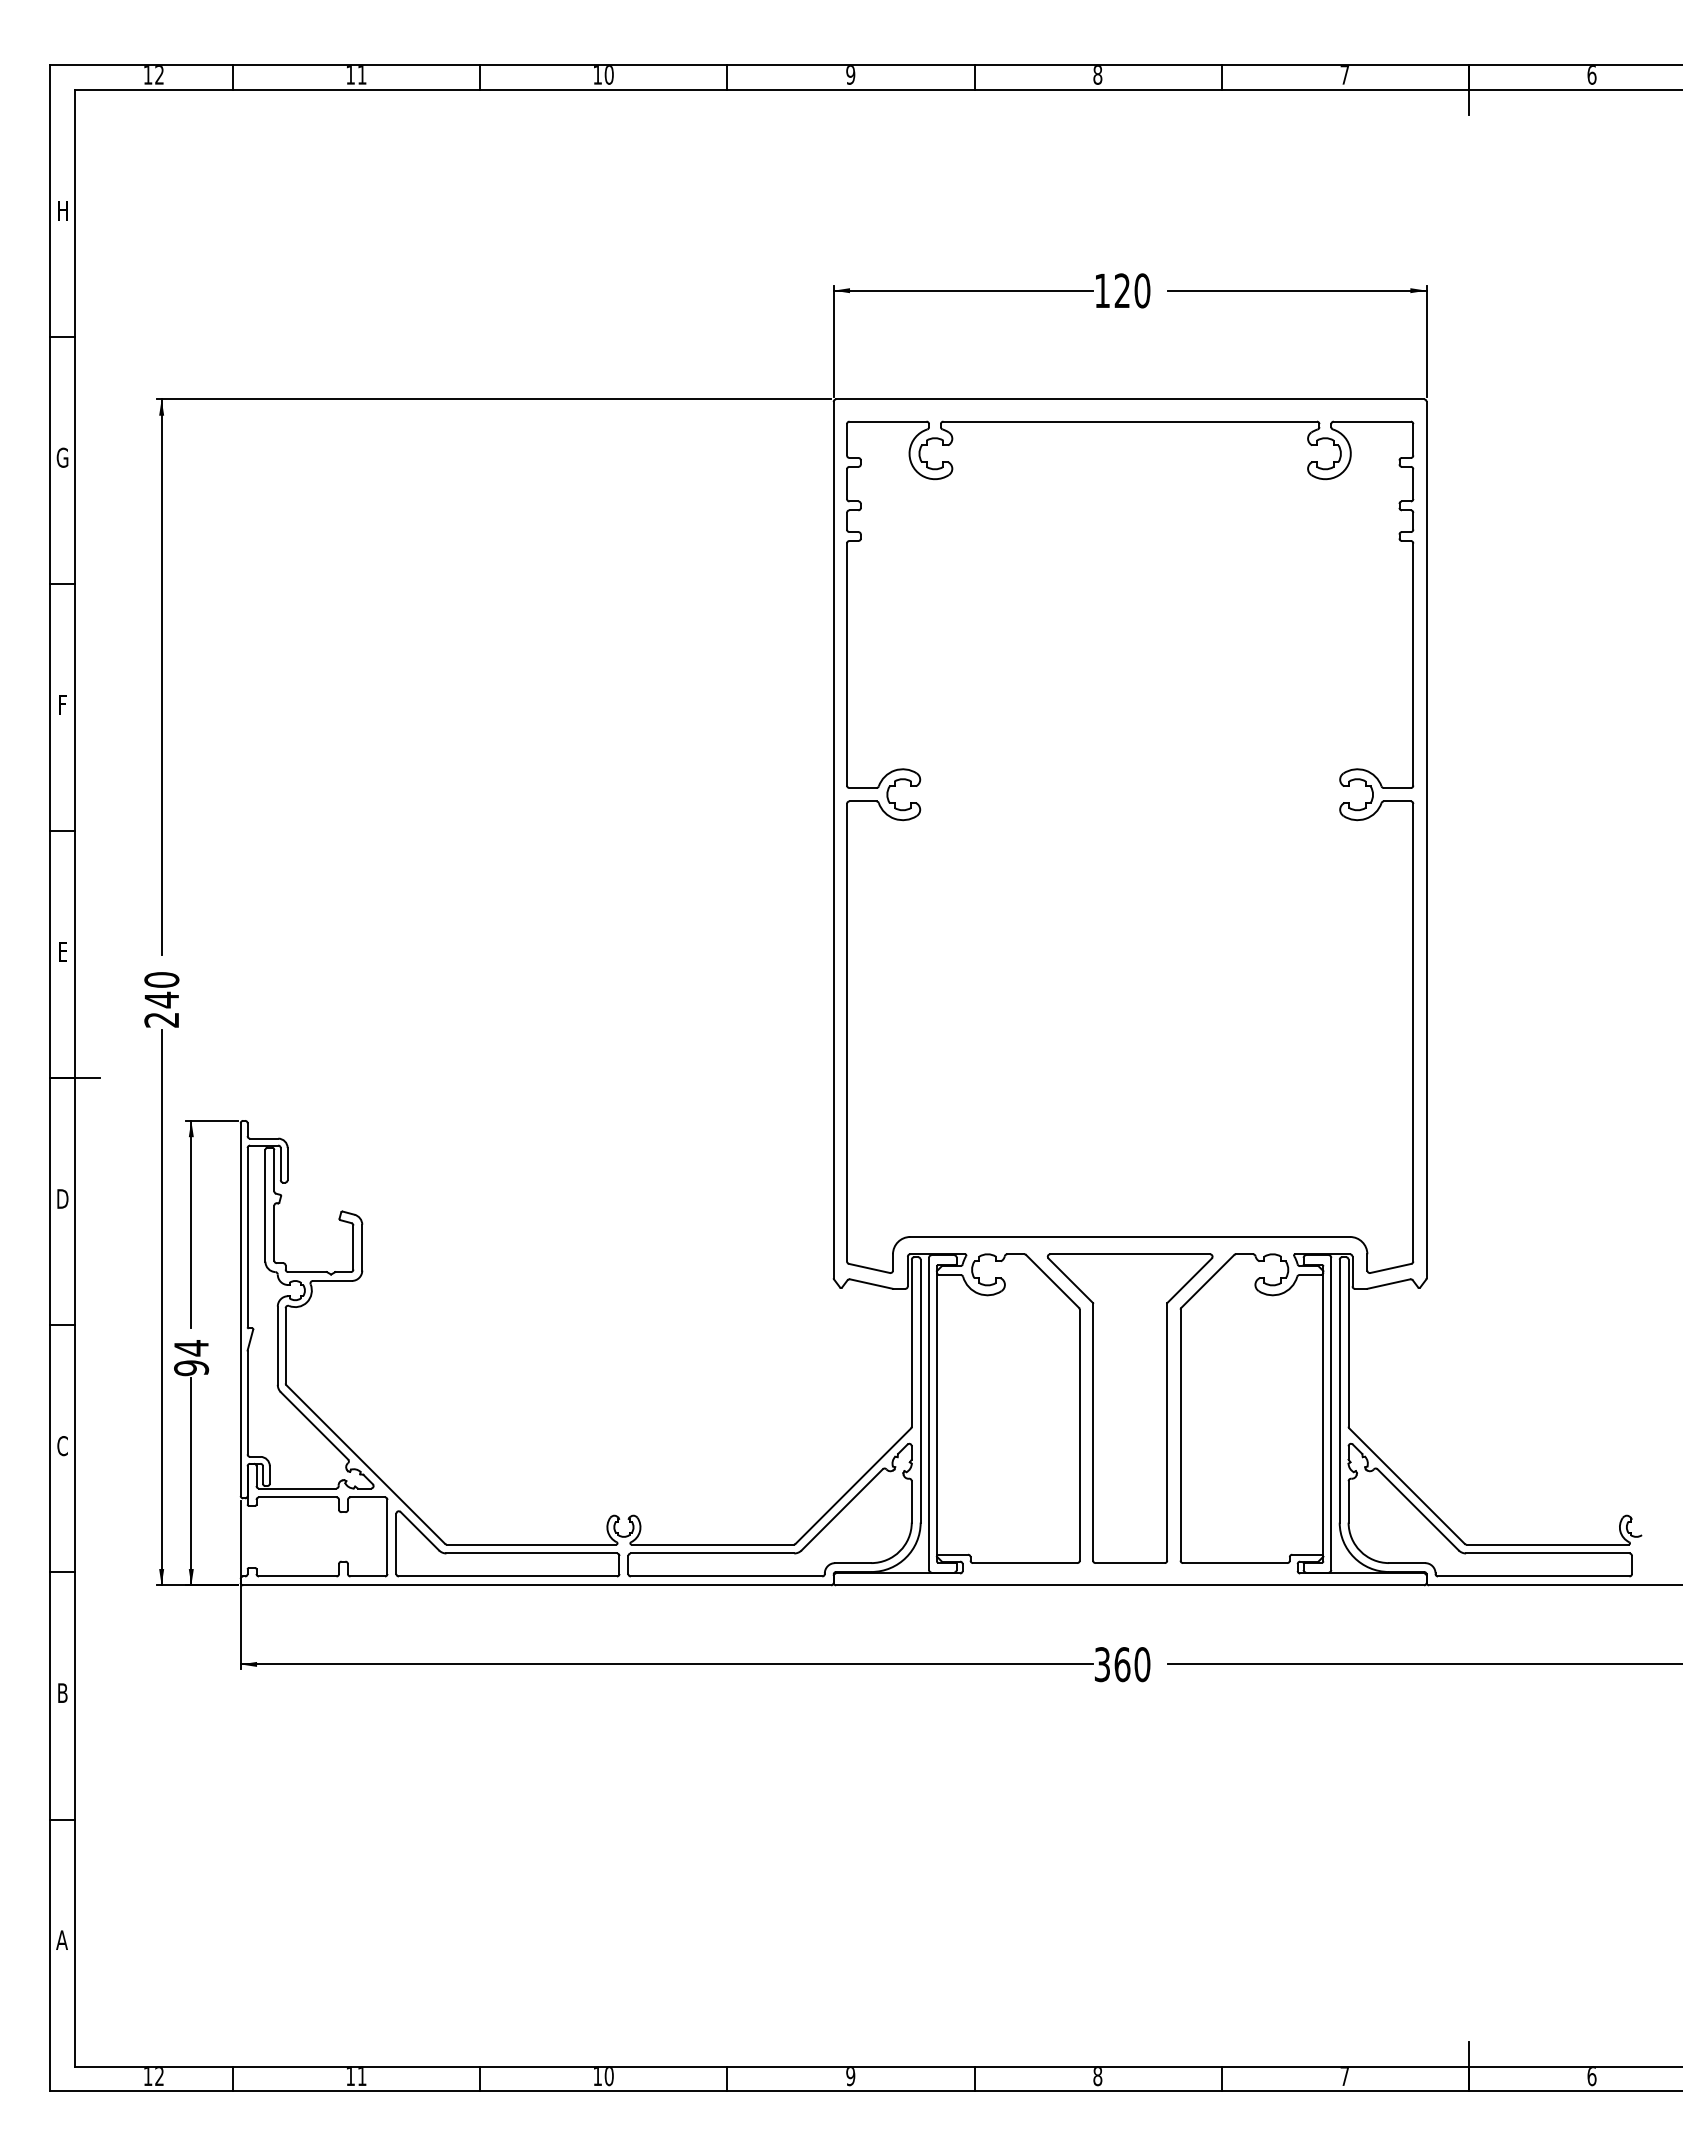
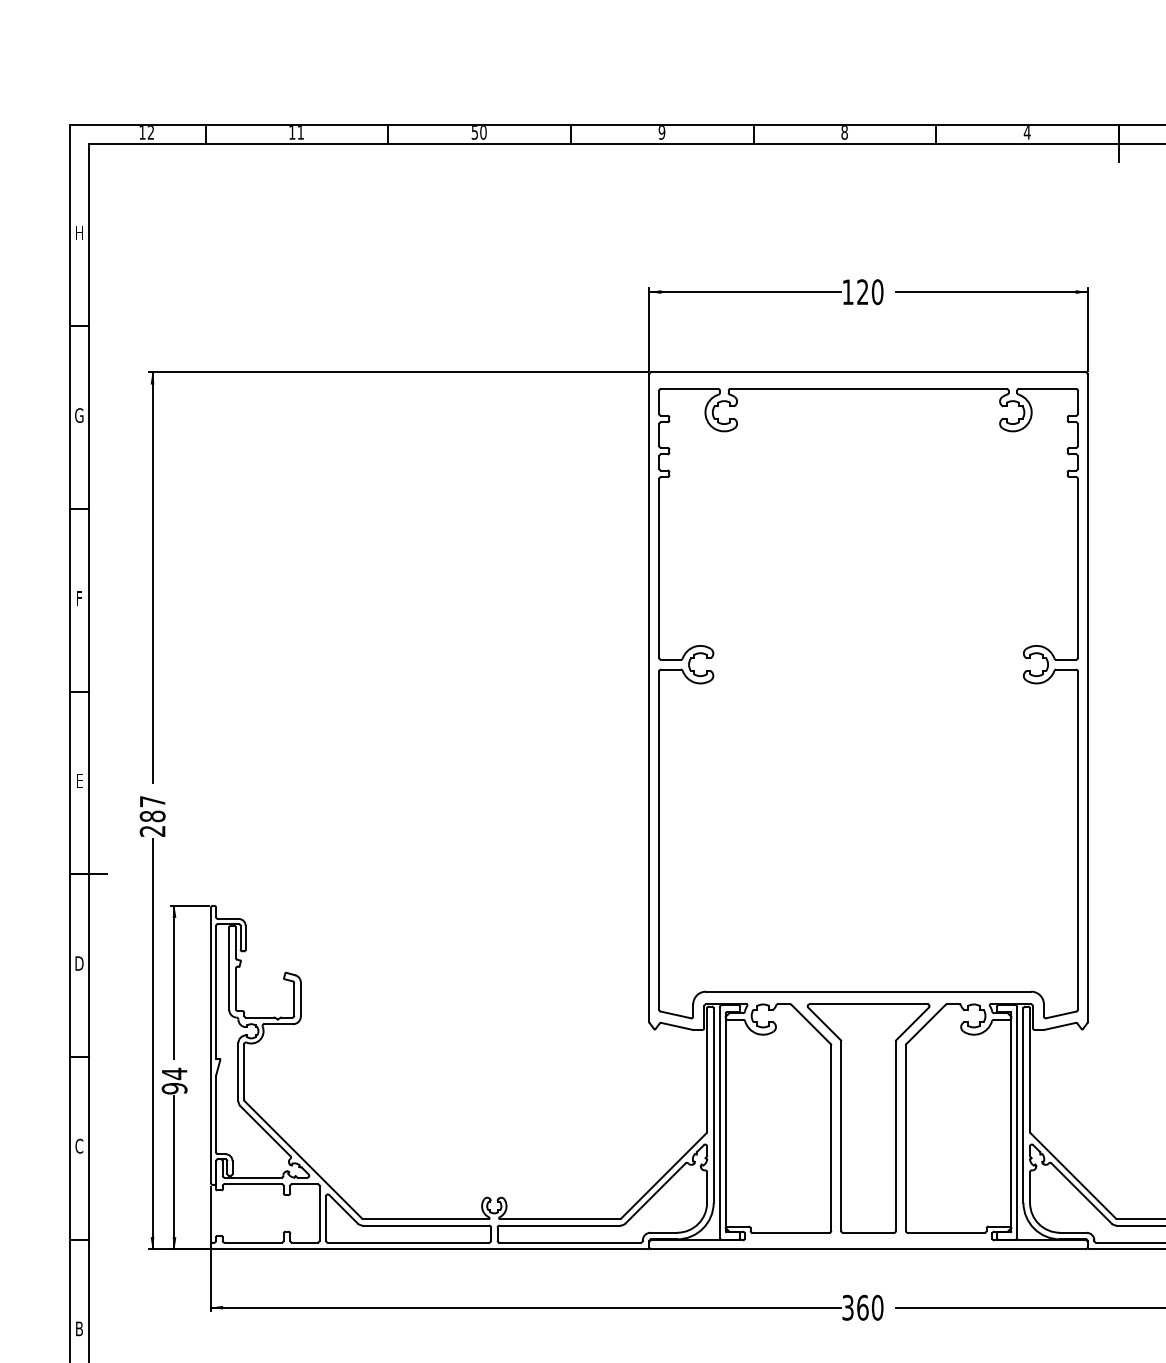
text: (597, 75) -> (474, 132), 10 -> 50
text: (1344, 75) -> (1027, 132), 7 -> 4
text: (161, 990) -> (152, 809), 240 -> 287

